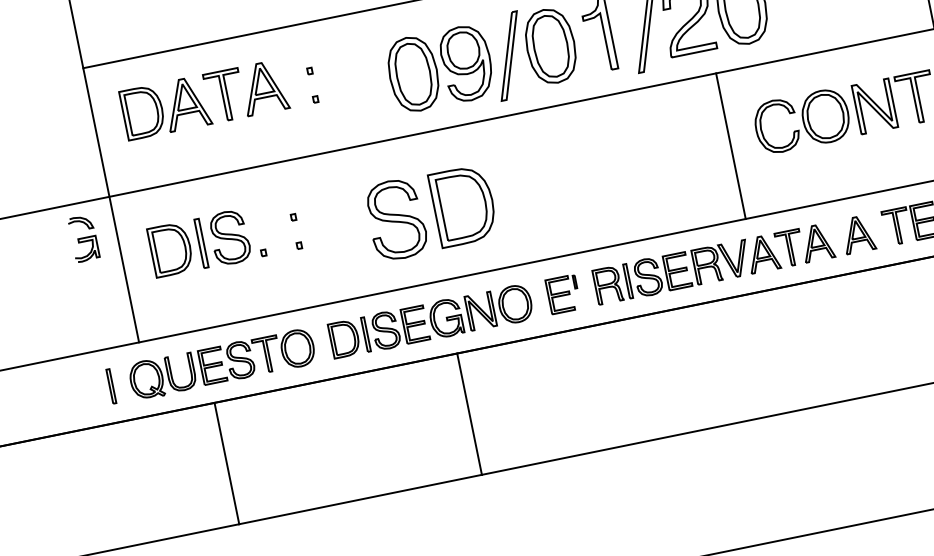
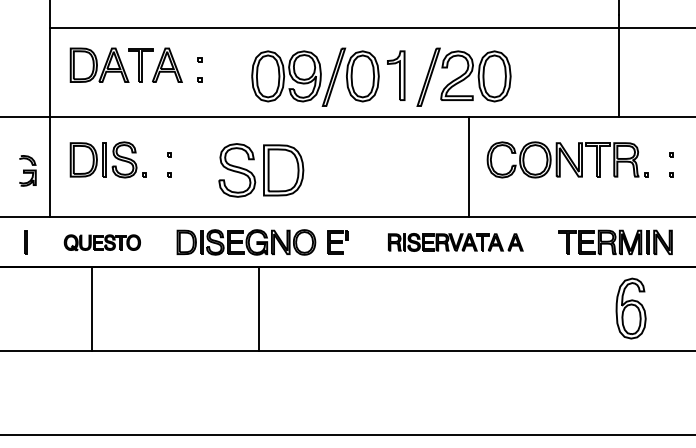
part: (83, 238) -> (27, 170), moved
part: (734, 259) -> (455, 242), size x0.7
part: (222, 363) -> (102, 242), size x0.6

